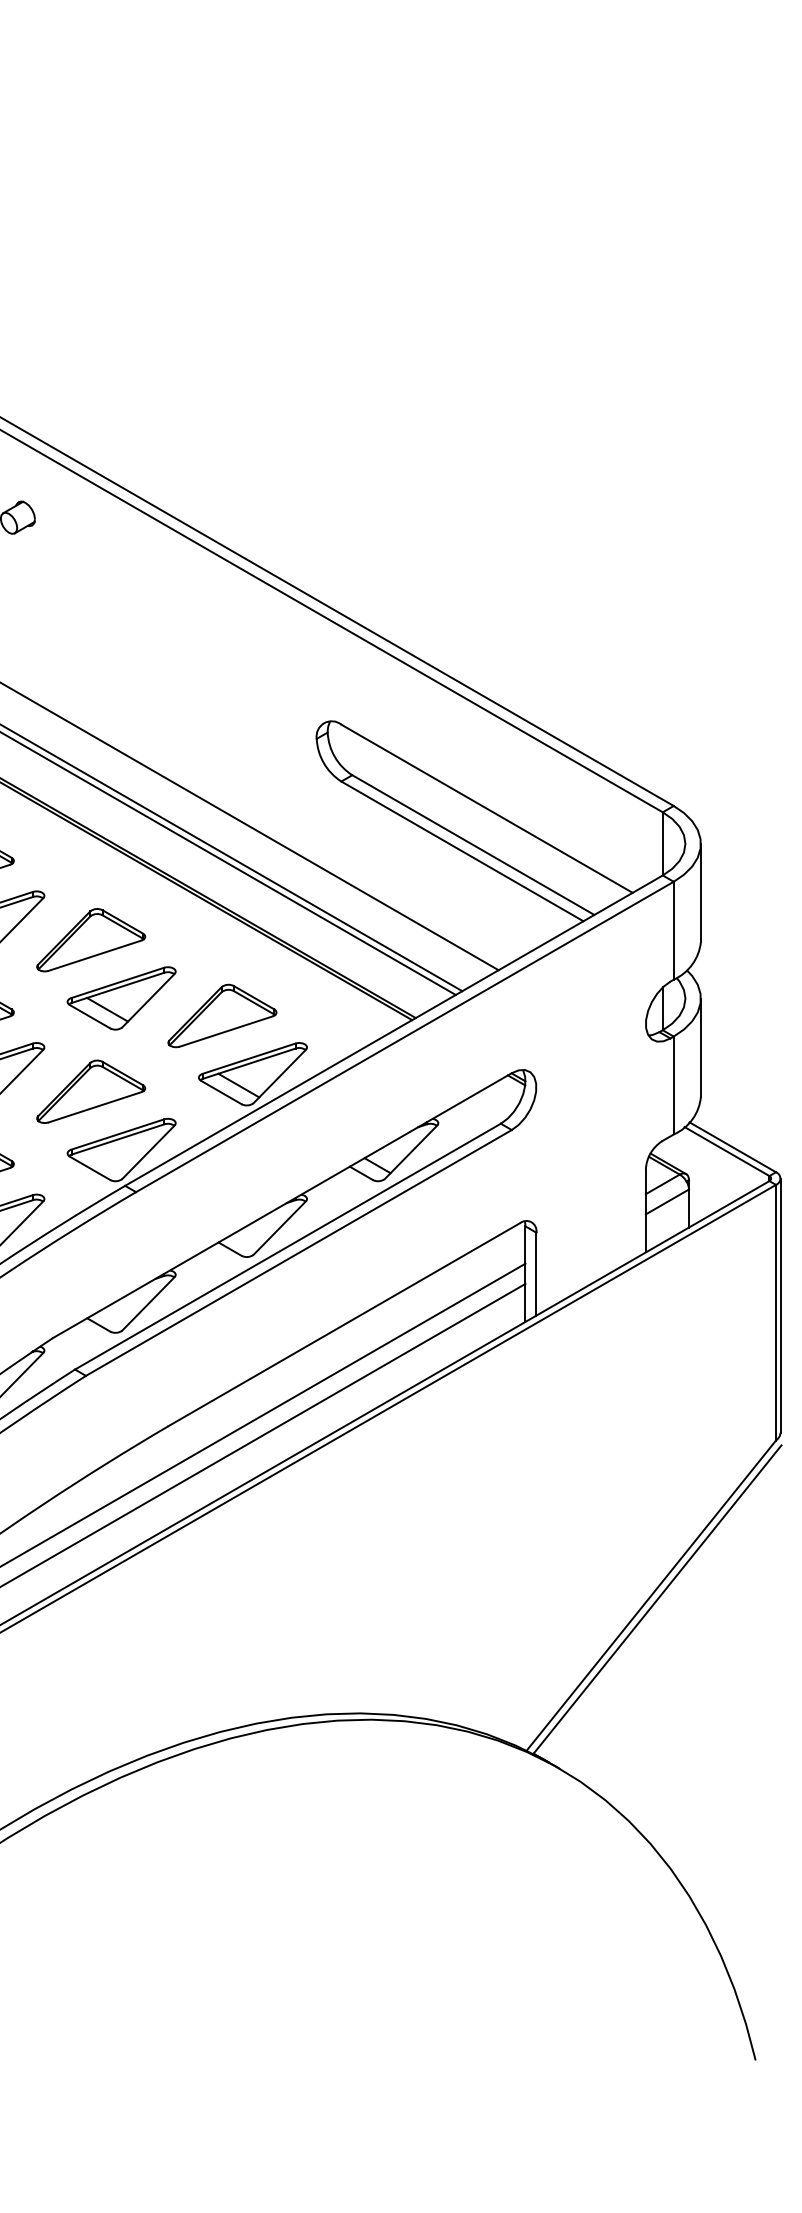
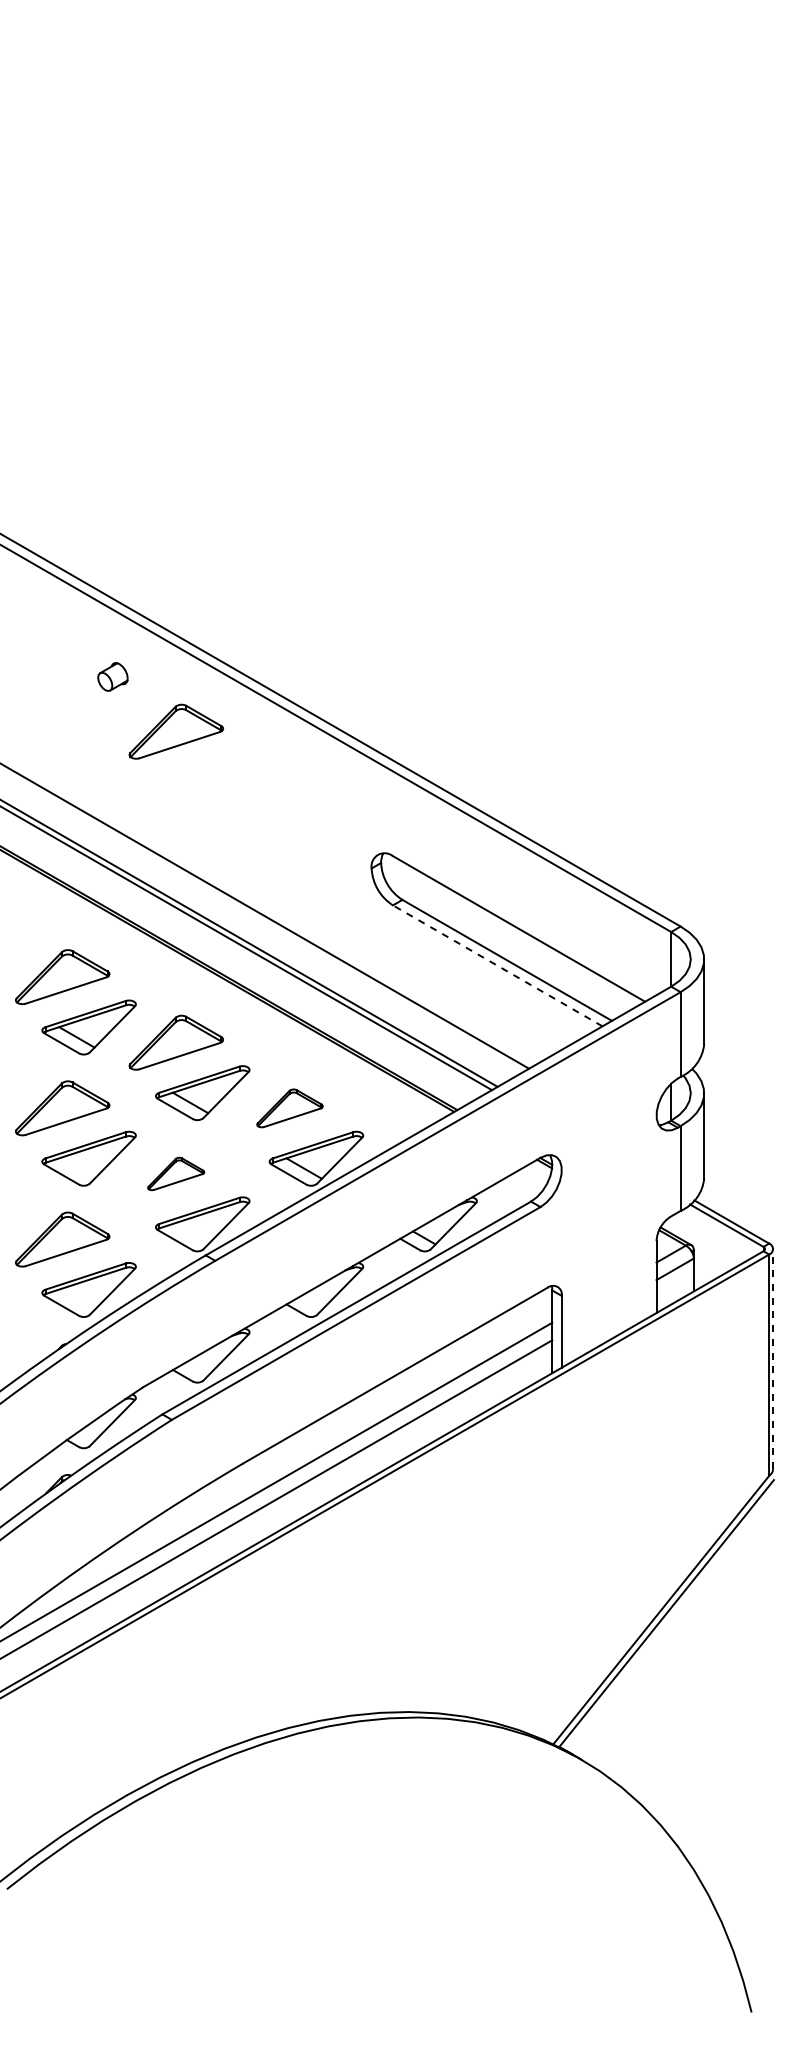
part: (90, 580) -> (175, 731), added
line: (462, 850) -> (497, 965), solid -> dashed
part: (221, 1016) -> (289, 1108), size x0.7
part: (90, 1091) -> (175, 1173), size x0.6
line: (780, 1304) -> (773, 1358), solid -> dashed

